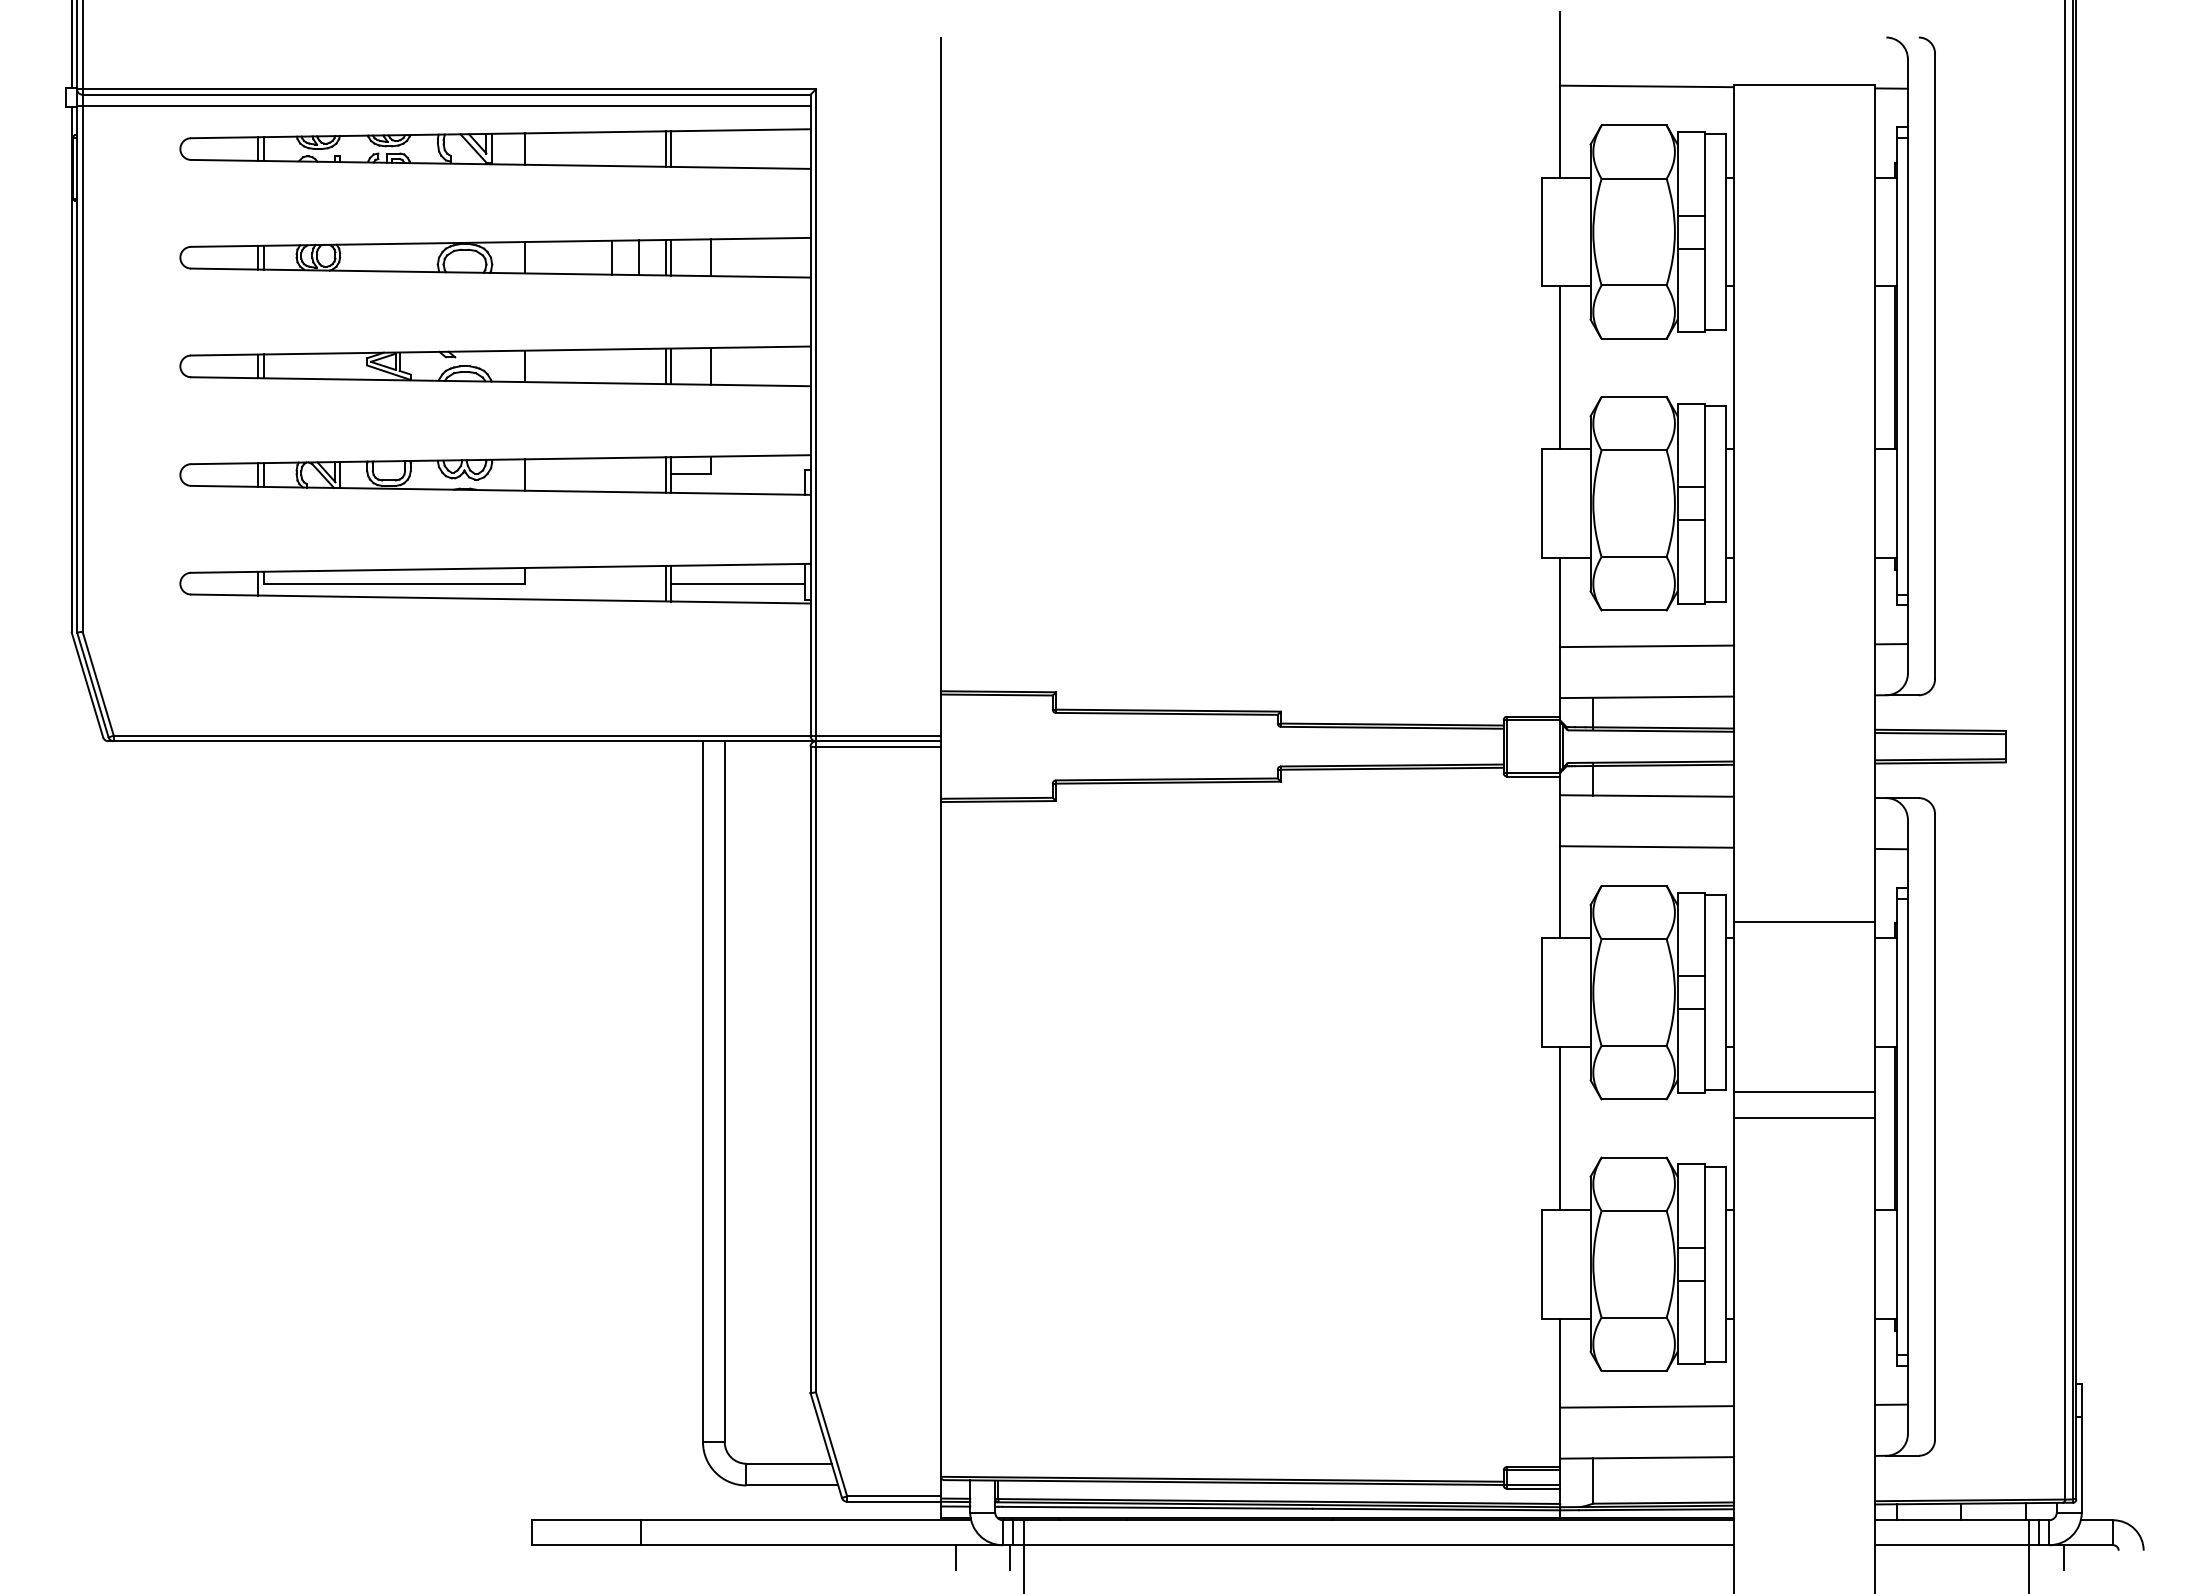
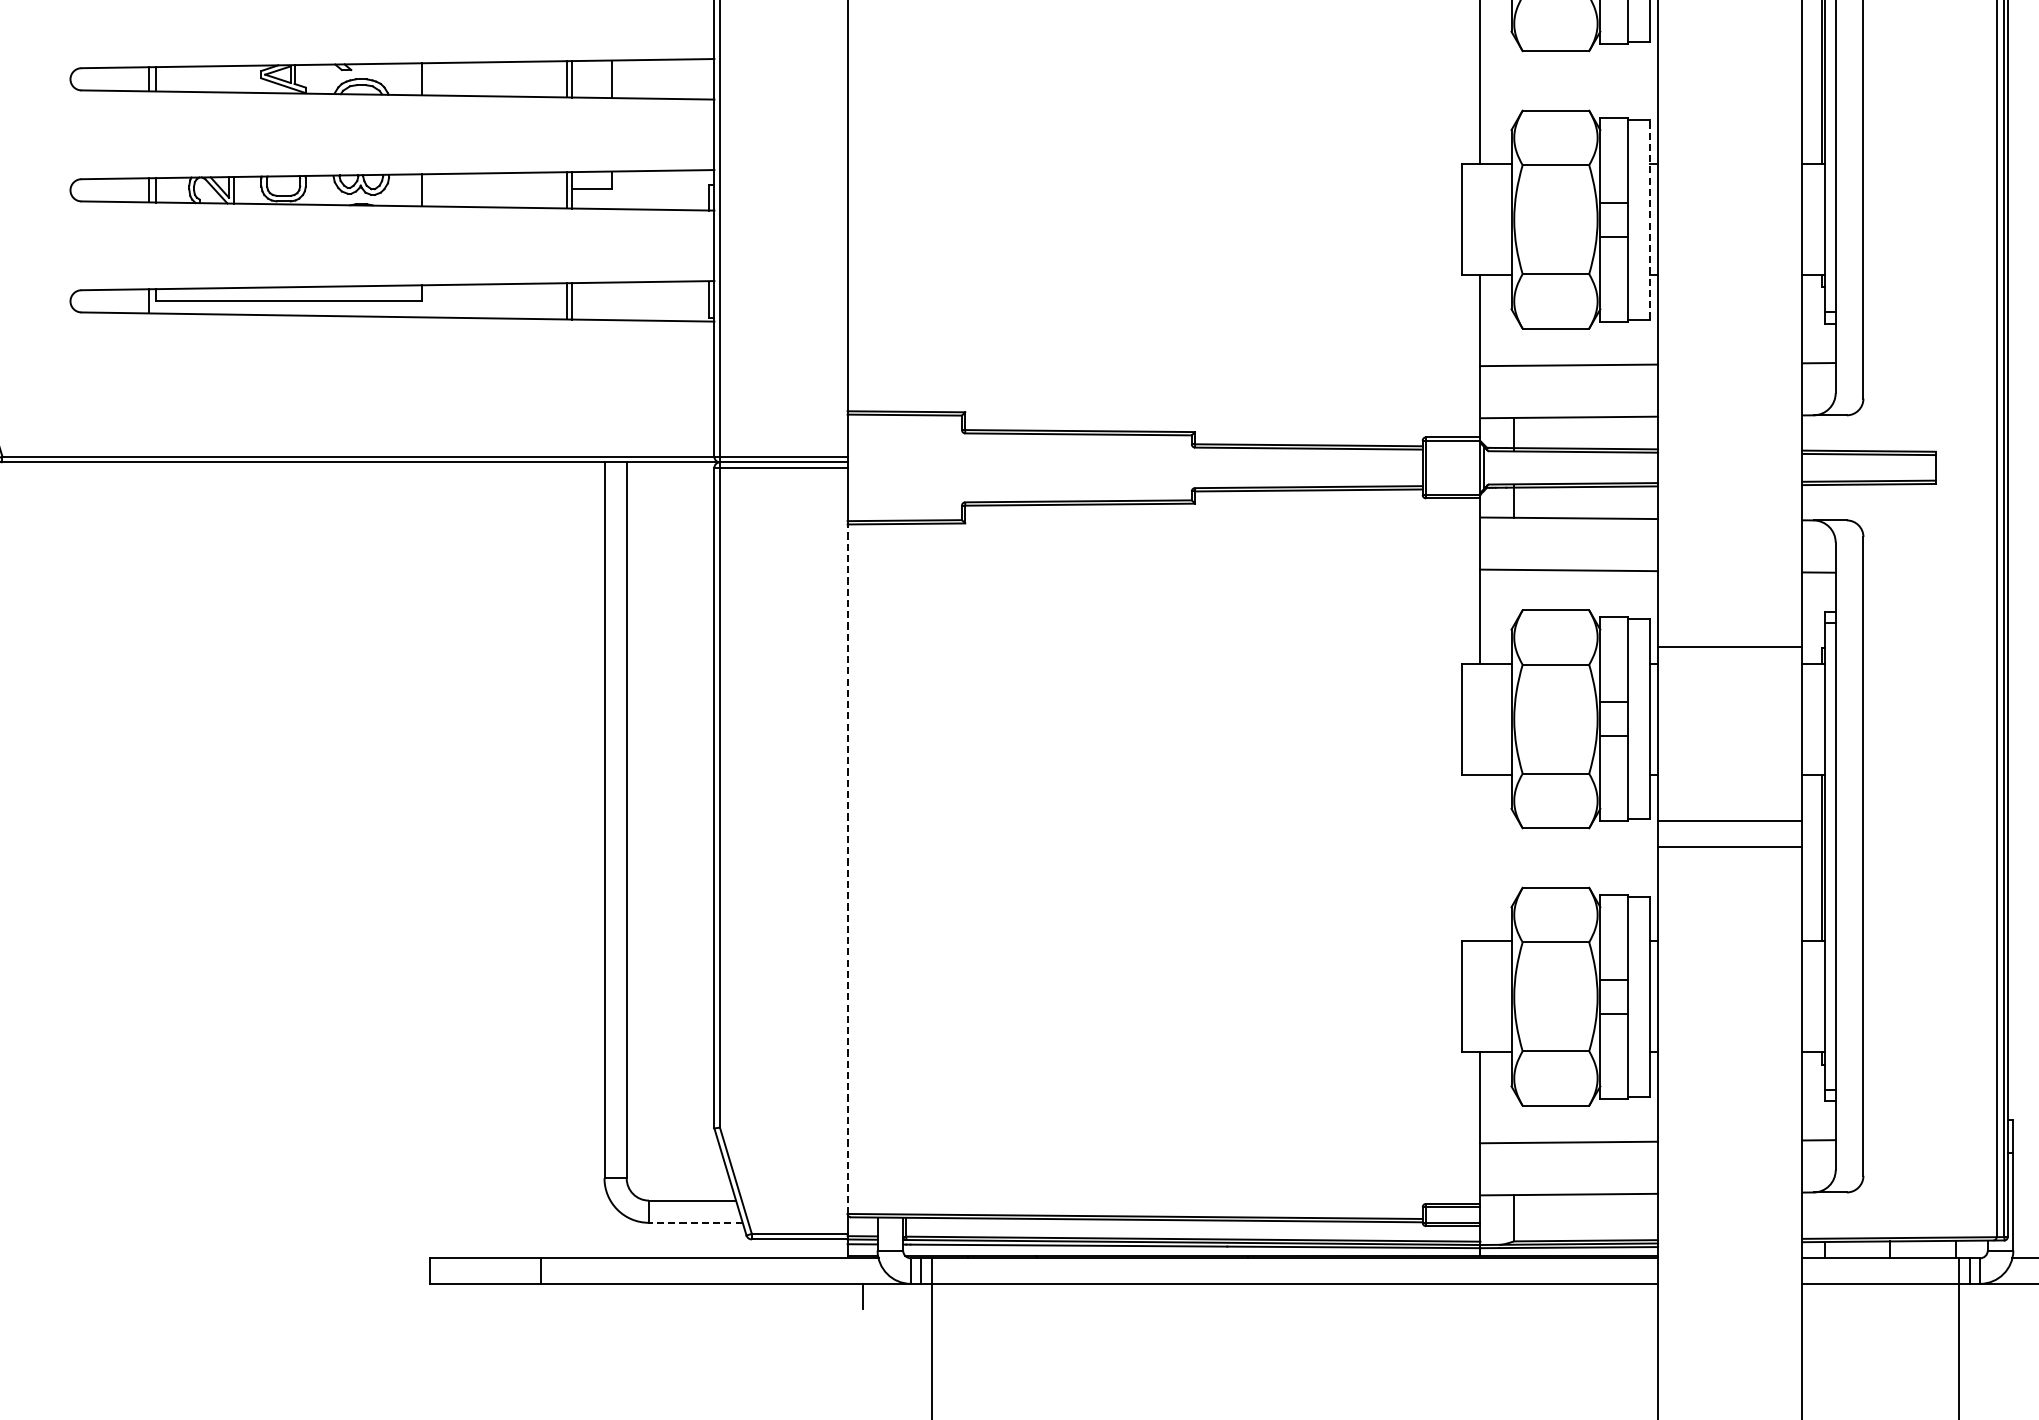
line: (1726, 503) -> (1650, 219), solid -> dashed
line: (738, 583) -> (640, 301), removed
line: (1560, 1128) -> (1480, 858), removed
line: (940, 1137) -> (847, 867), solid -> dashed
line: (792, 1485) -> (695, 1222), solid -> dashed
line: (1009, 1557) -> (917, 1296), removed
line: (2063, 1557) -> (1994, 1296), removed

